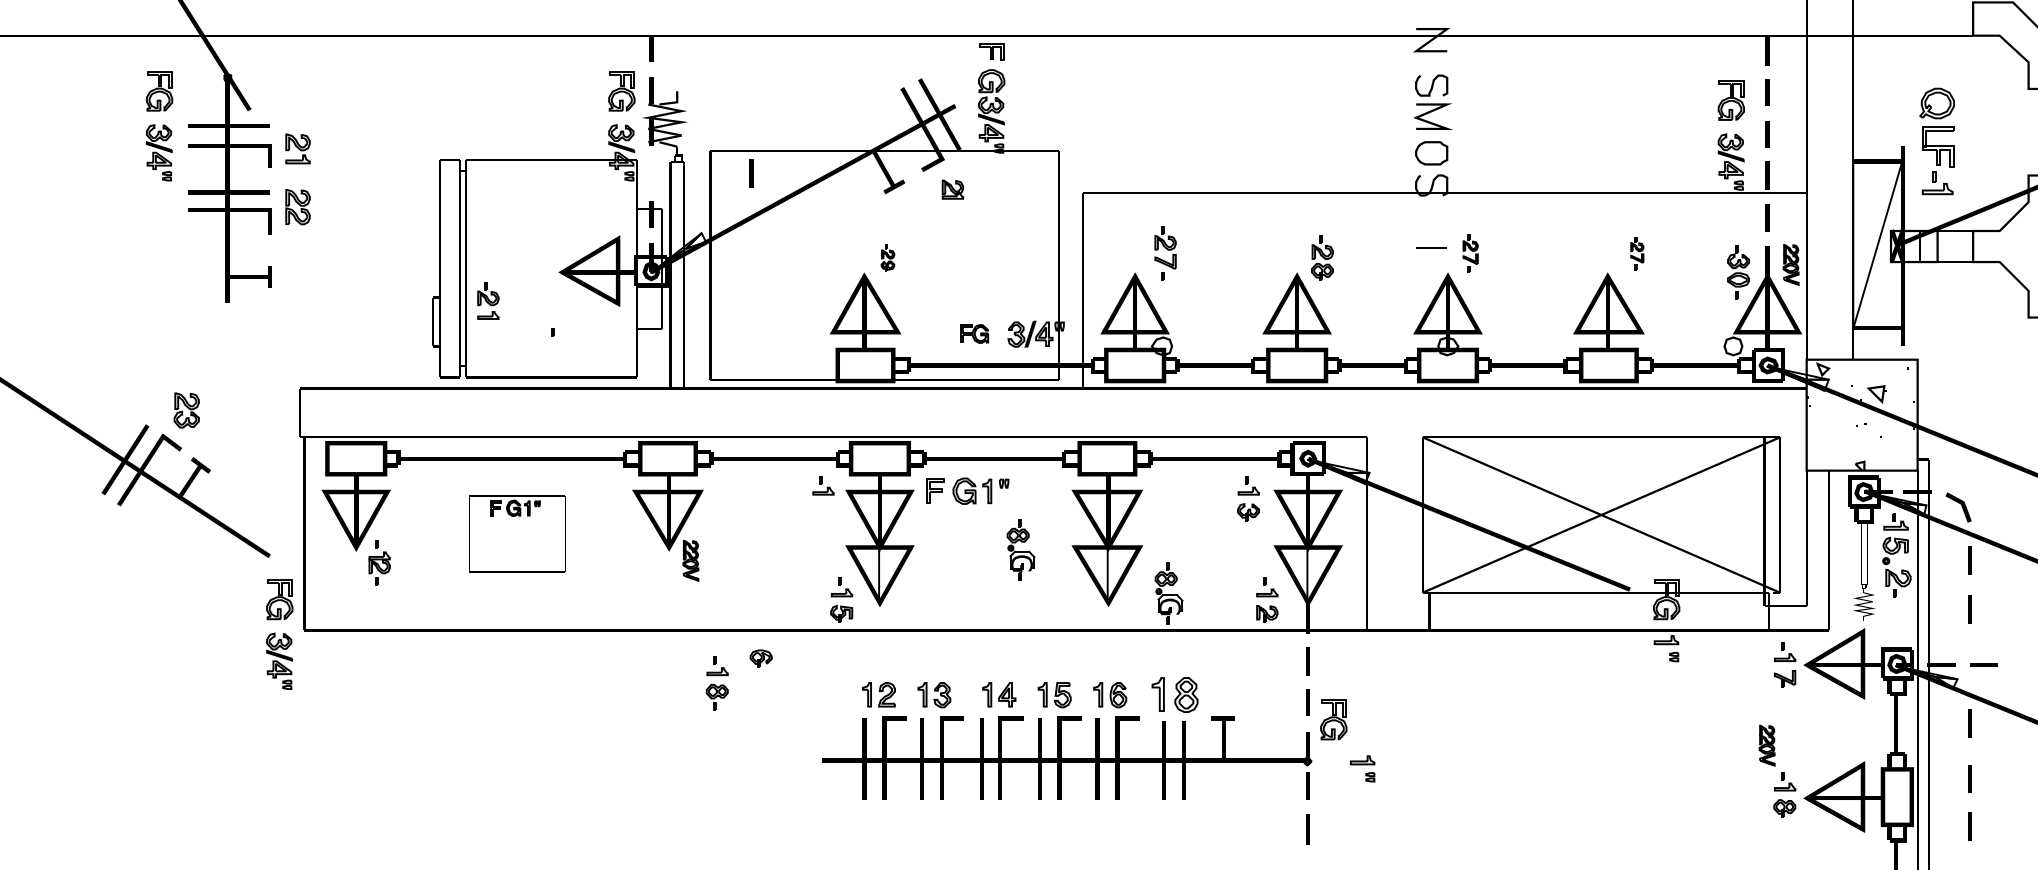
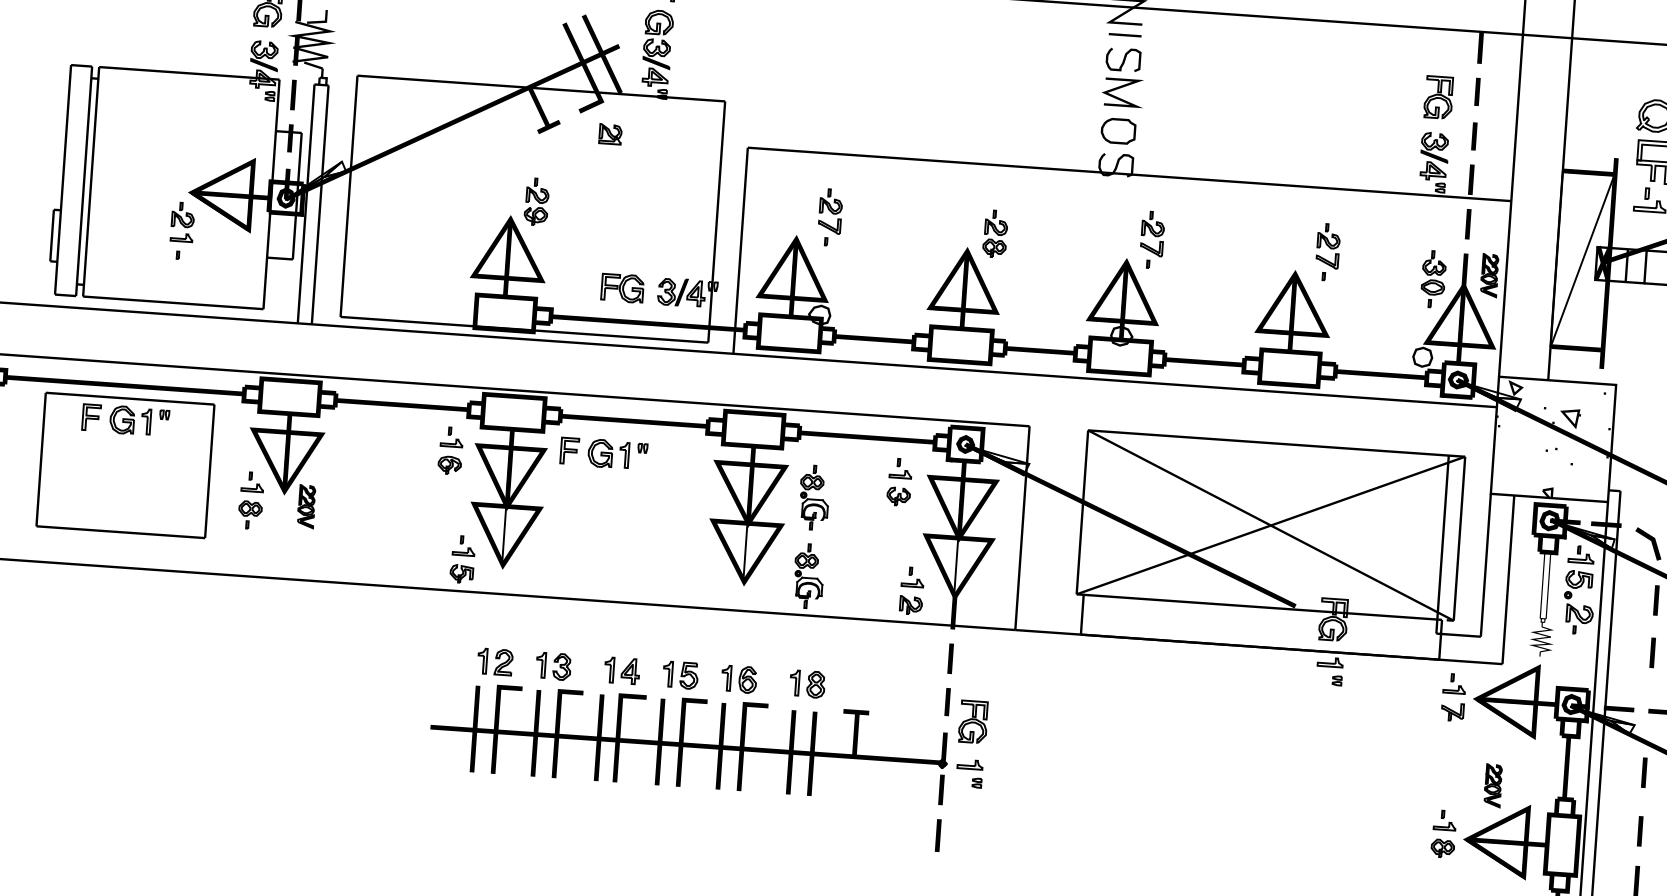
line: (751, 173) -> (293, 94), moved
line: (1431, 247) -> (1125, 34), moved
part: (1470, 253) -> (1152, 239), size x1.43
part: (1637, 253) -> (1328, 252), size x1.67
part: (887, 257) -> (536, 201), size x1.67
part: (488, 300) -> (182, 221), moved
part: (974, 333) -> (622, 287), size x1.43
part: (516, 533) -> (124, 464), size x1.67
part: (1020, 549) -> (813, 497), moved
part: (760, 658) -> (449, 465), moved
part: (716, 683) -> (250, 500), moved
part: (1174, 695) -> (807, 684), size x0.71
part: (1766, 745) -> (1492, 785), moved
part: (1362, 768) -> (969, 773), moved

